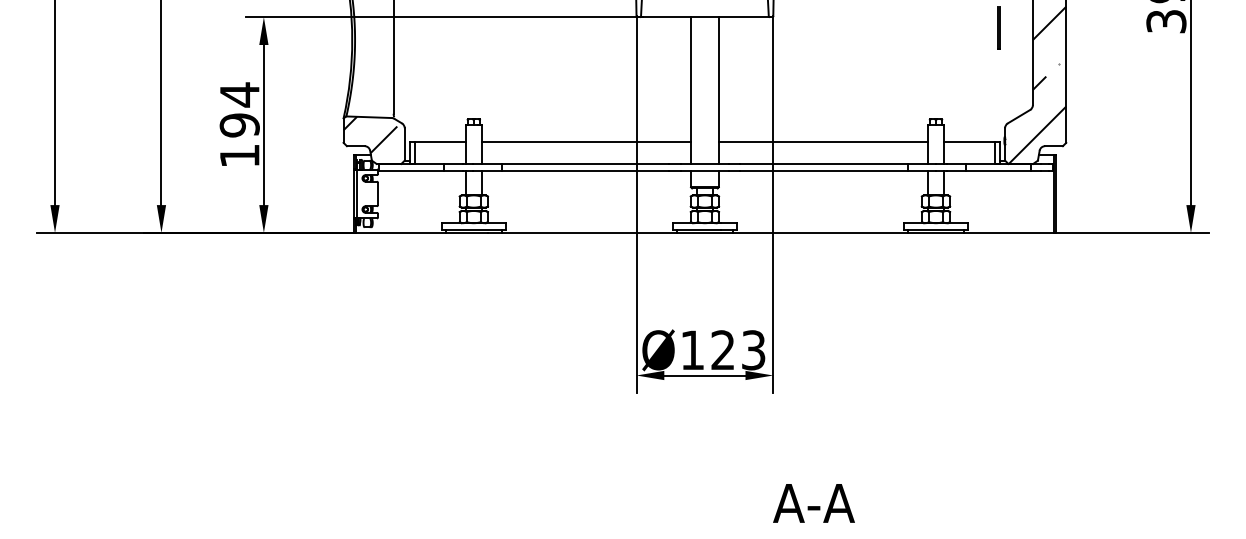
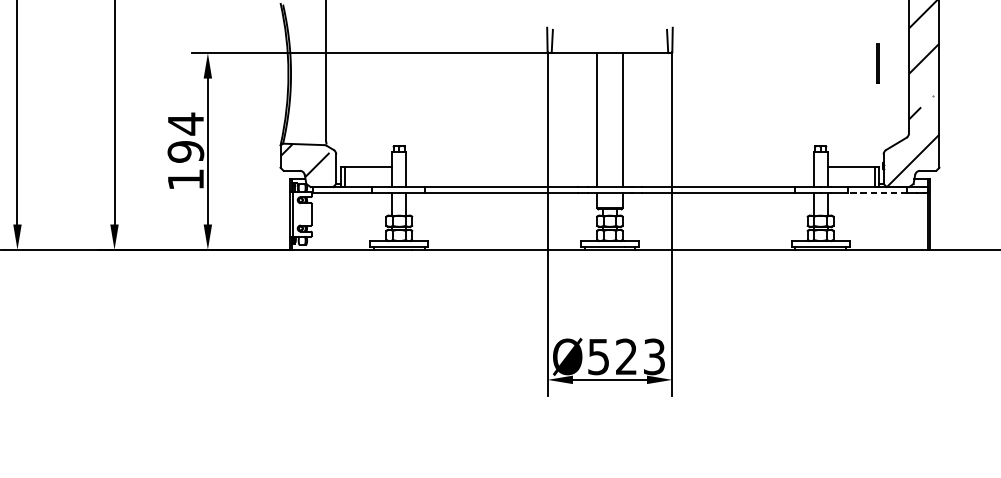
line: (586, 141) -> (502, 166), removed
line: (823, 141) -> (718, 166), removed
line: (997, 170) -> (876, 192), solid -> dashed
text: (692, 350) -> (598, 357), Ø123 -> Ø523

